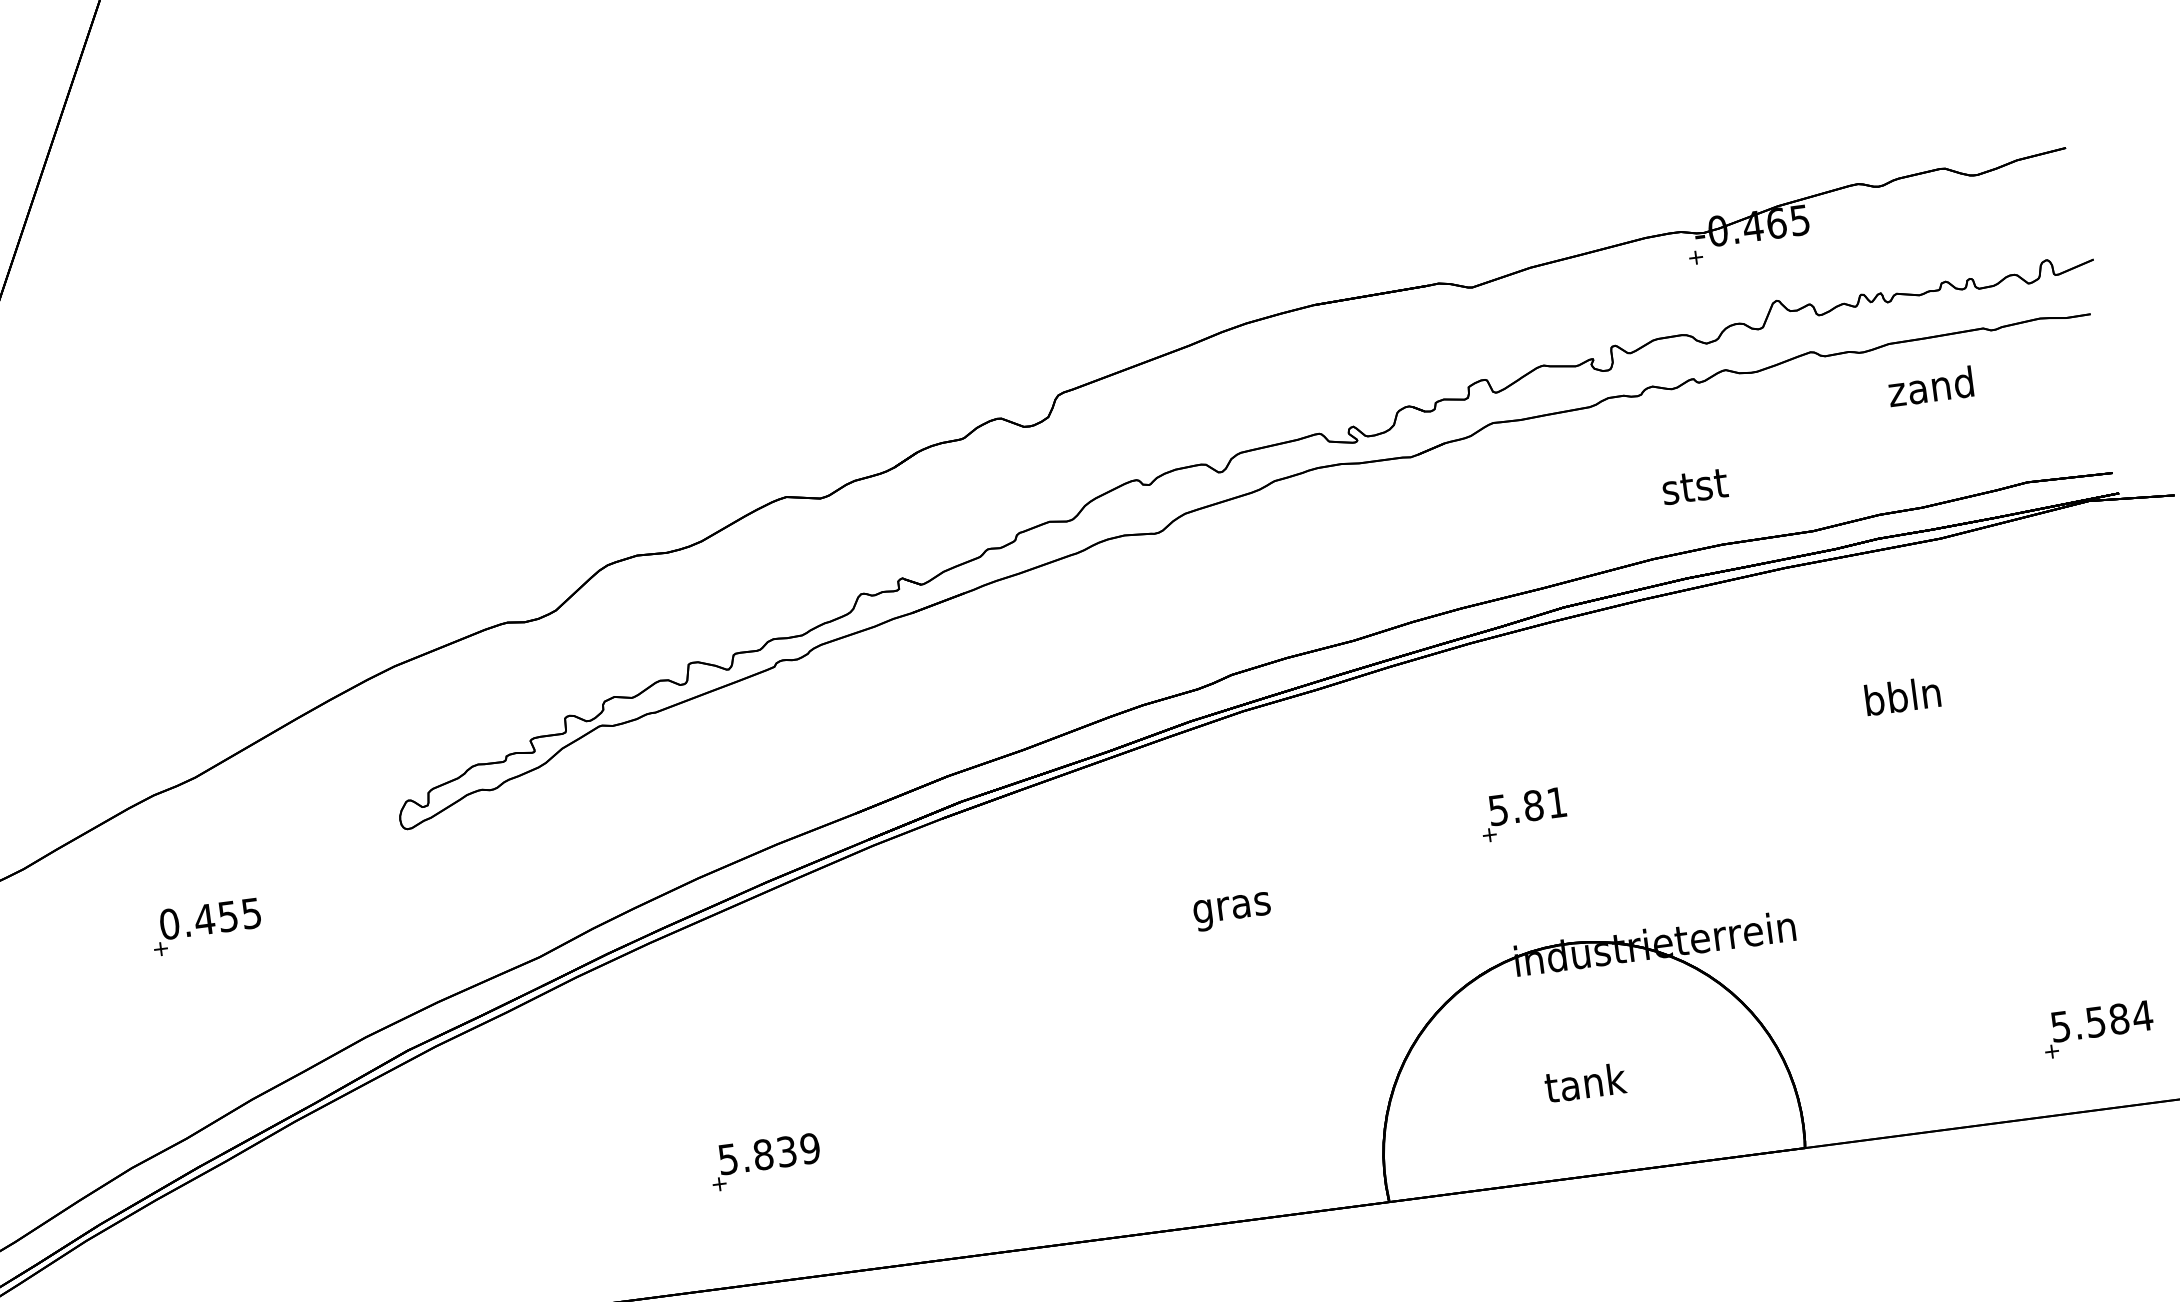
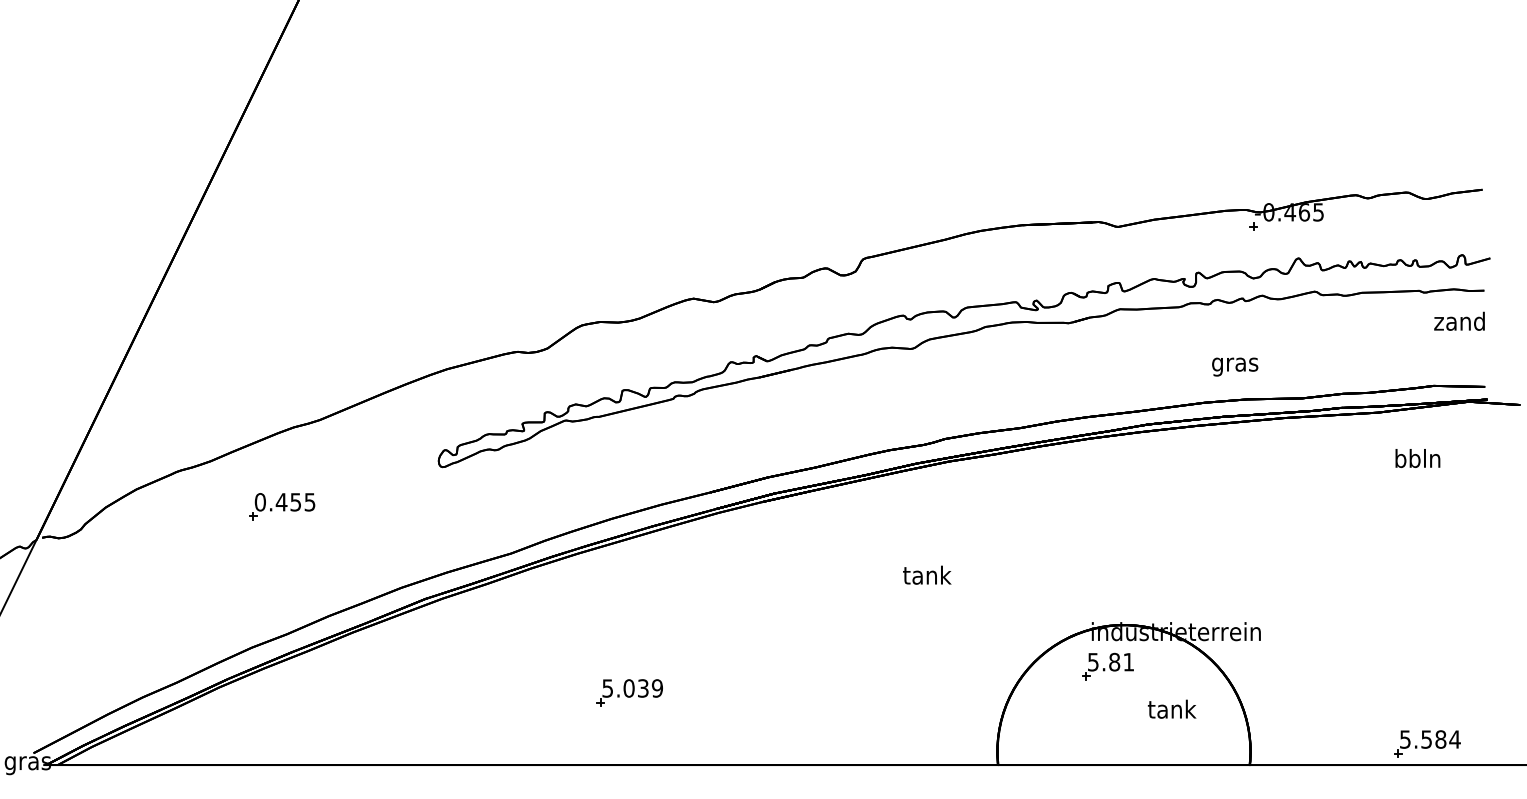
text: (1930, 385) -> (1459, 320), moved
text: (1695, 491) -> (1235, 365), stst -> gras
text: (1902, 696) -> (1417, 458), moved
part: (1522, 814) -> (1107, 666), moved
text: (1232, 907) -> (927, 577), gras -> tank
part: (207, 926) -> (282, 506), moved
part: (2098, 1028) -> (1427, 743), moved
text: (1584, 1081) -> (1171, 708), moved
text: (762, 1154) -> (628, 688), 5.839 -> 5.039

